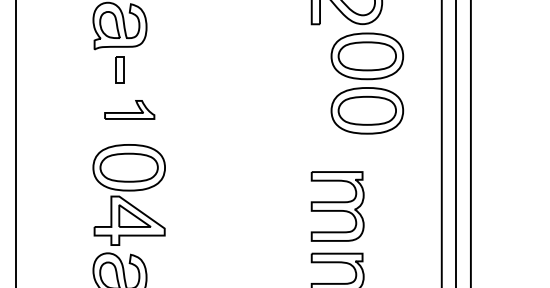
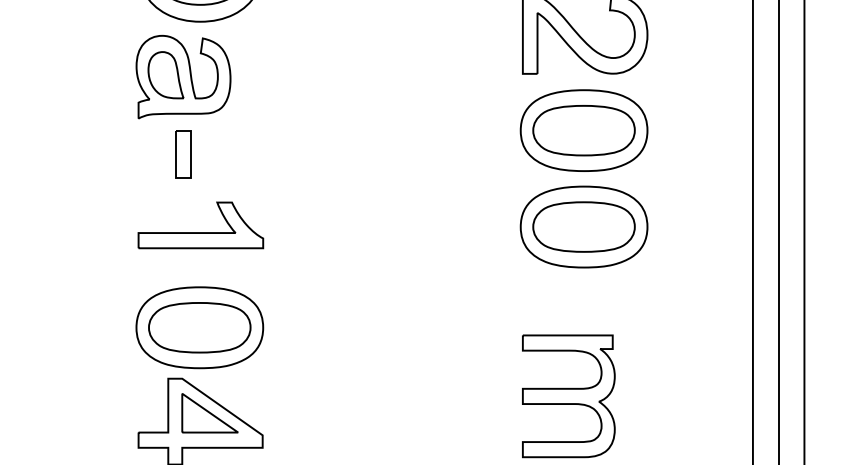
part: (367, 83) -> (584, 178), moved
part: (129, 109) -> (200, 224), size x1.43

